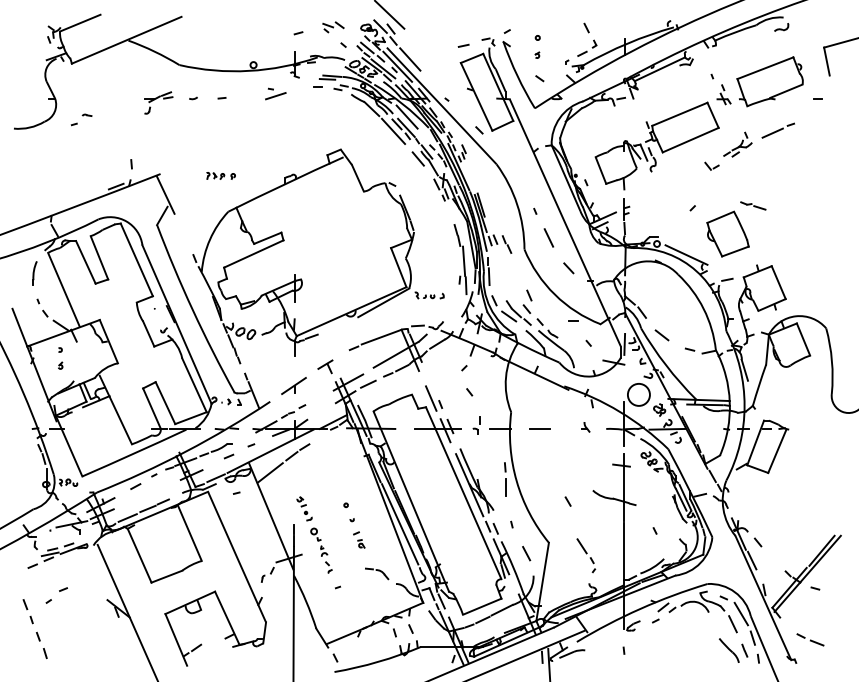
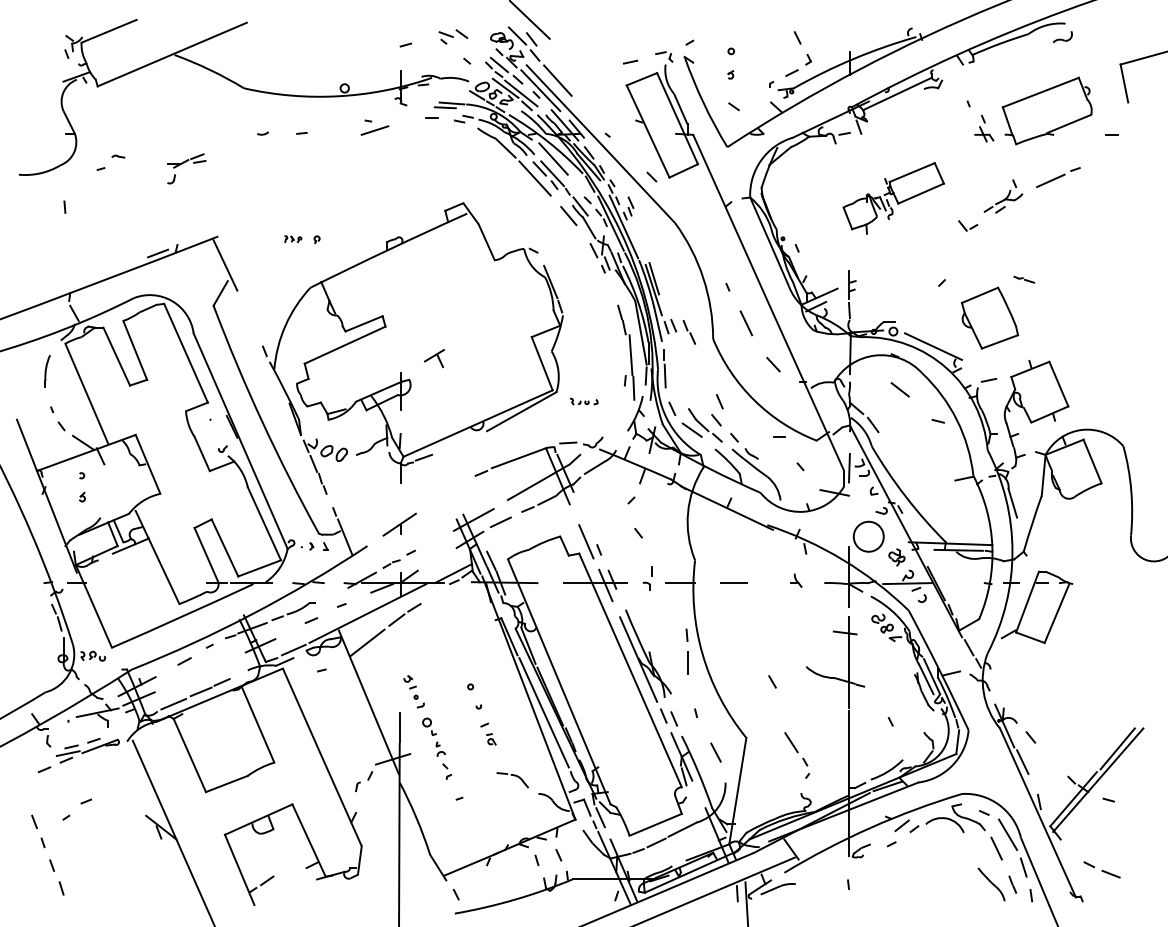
part: (158, 102) -> (186, 168), moved
part: (657, 146) -> (893, 198), size x0.6
line: (131, 163) -> (64, 206), moved
part: (215, 176) -> (292, 239), size x0.7
part: (752, 205) -> (1023, 279), size x0.6
part: (429, 295) -> (583, 401), size x0.7
line: (661, 335) -> (899, 389), moved
line: (689, 349) -> (937, 421), moved
part: (325, 366) -> (434, 358), moved

